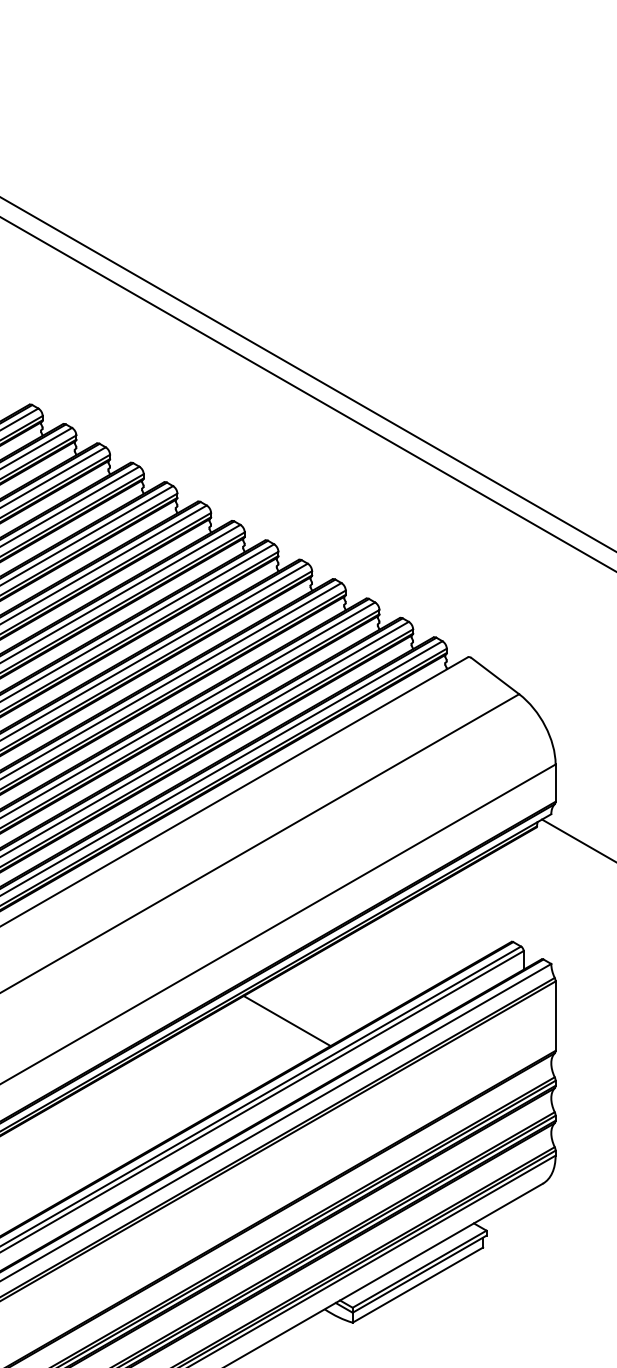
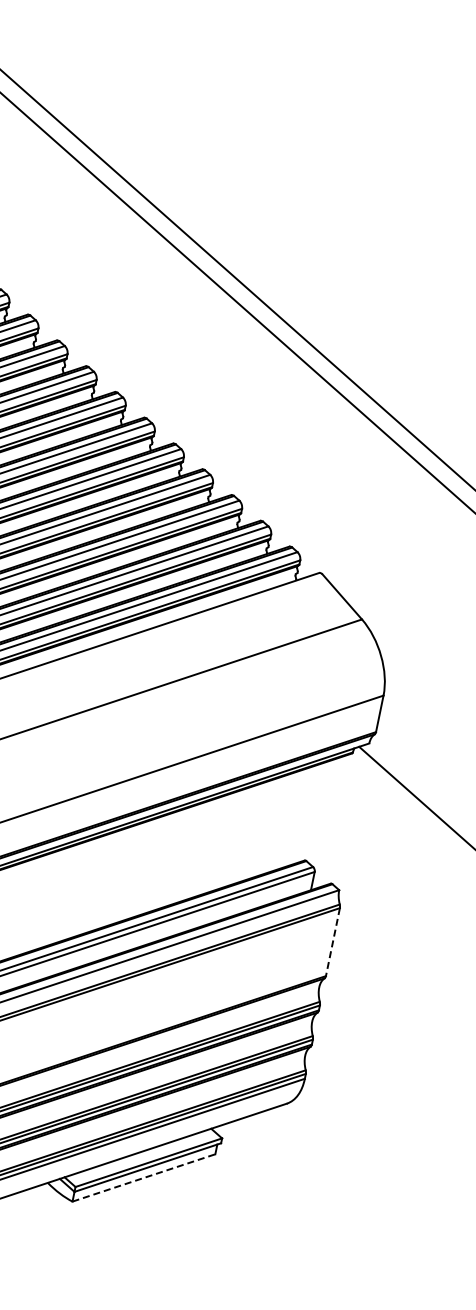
line: (555, 1016) -> (332, 942), solid -> dashed
line: (286, 1021) -> (68, 893), removed
line: (418, 1284) -> (144, 1177), solid -> dashed

